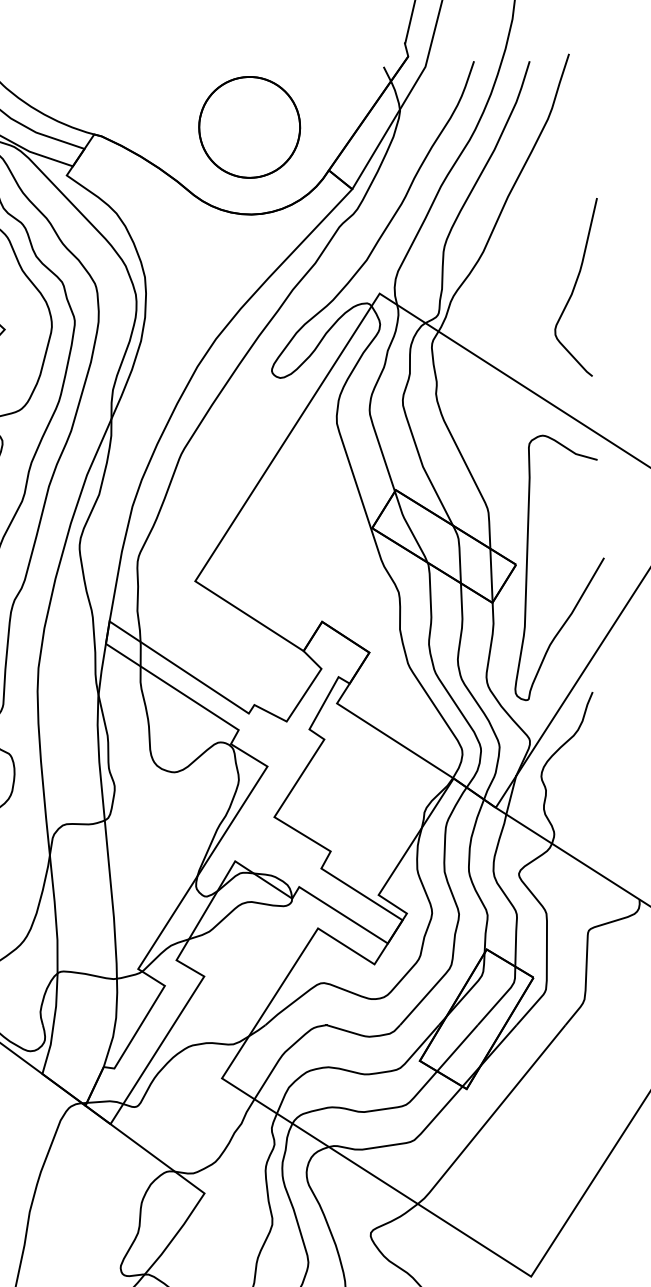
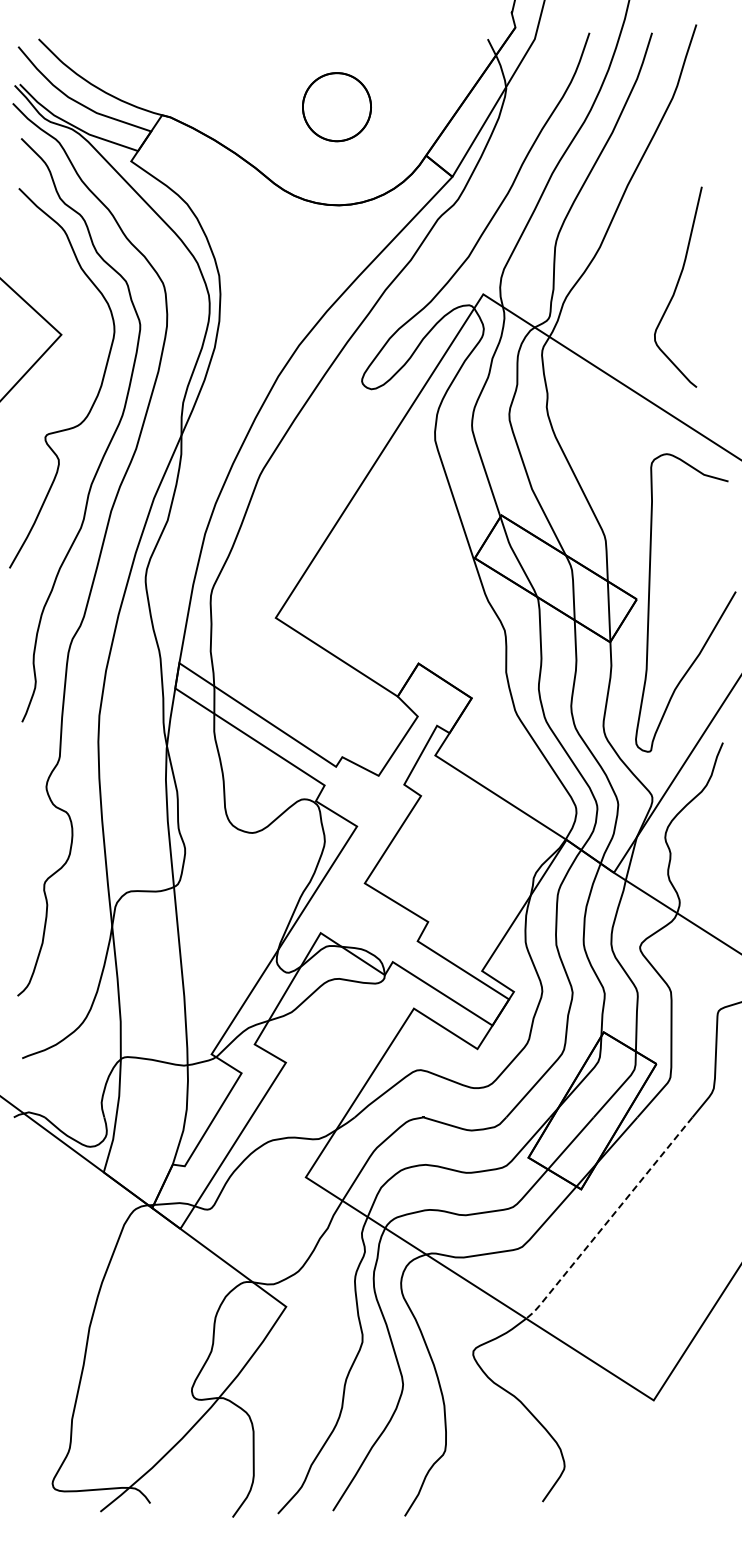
part: (249, 126) -> (336, 106), size x0.6
curve: (575, 286) -> (677, 286), moved
line: (491, 1115) -> (609, 1219), solid -> dashed

